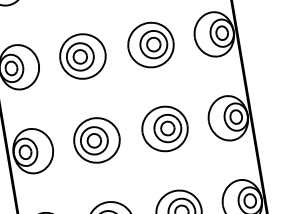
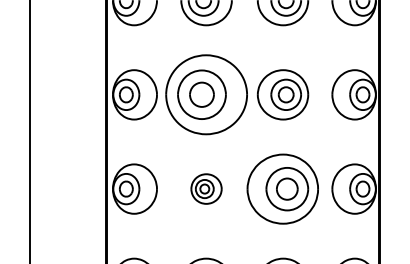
part: (82, 56) -> (206, 94), size x1.6
part: (165, 128) -> (283, 188), size x1.4
part: (96, 139) -> (206, 188), size x0.6

